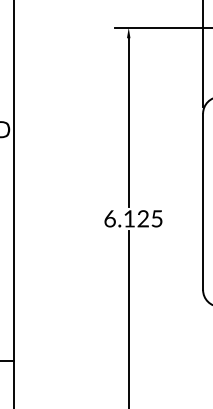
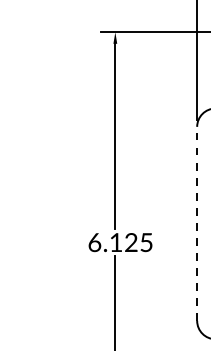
line: (203, 201) -> (197, 223), solid -> dashed

